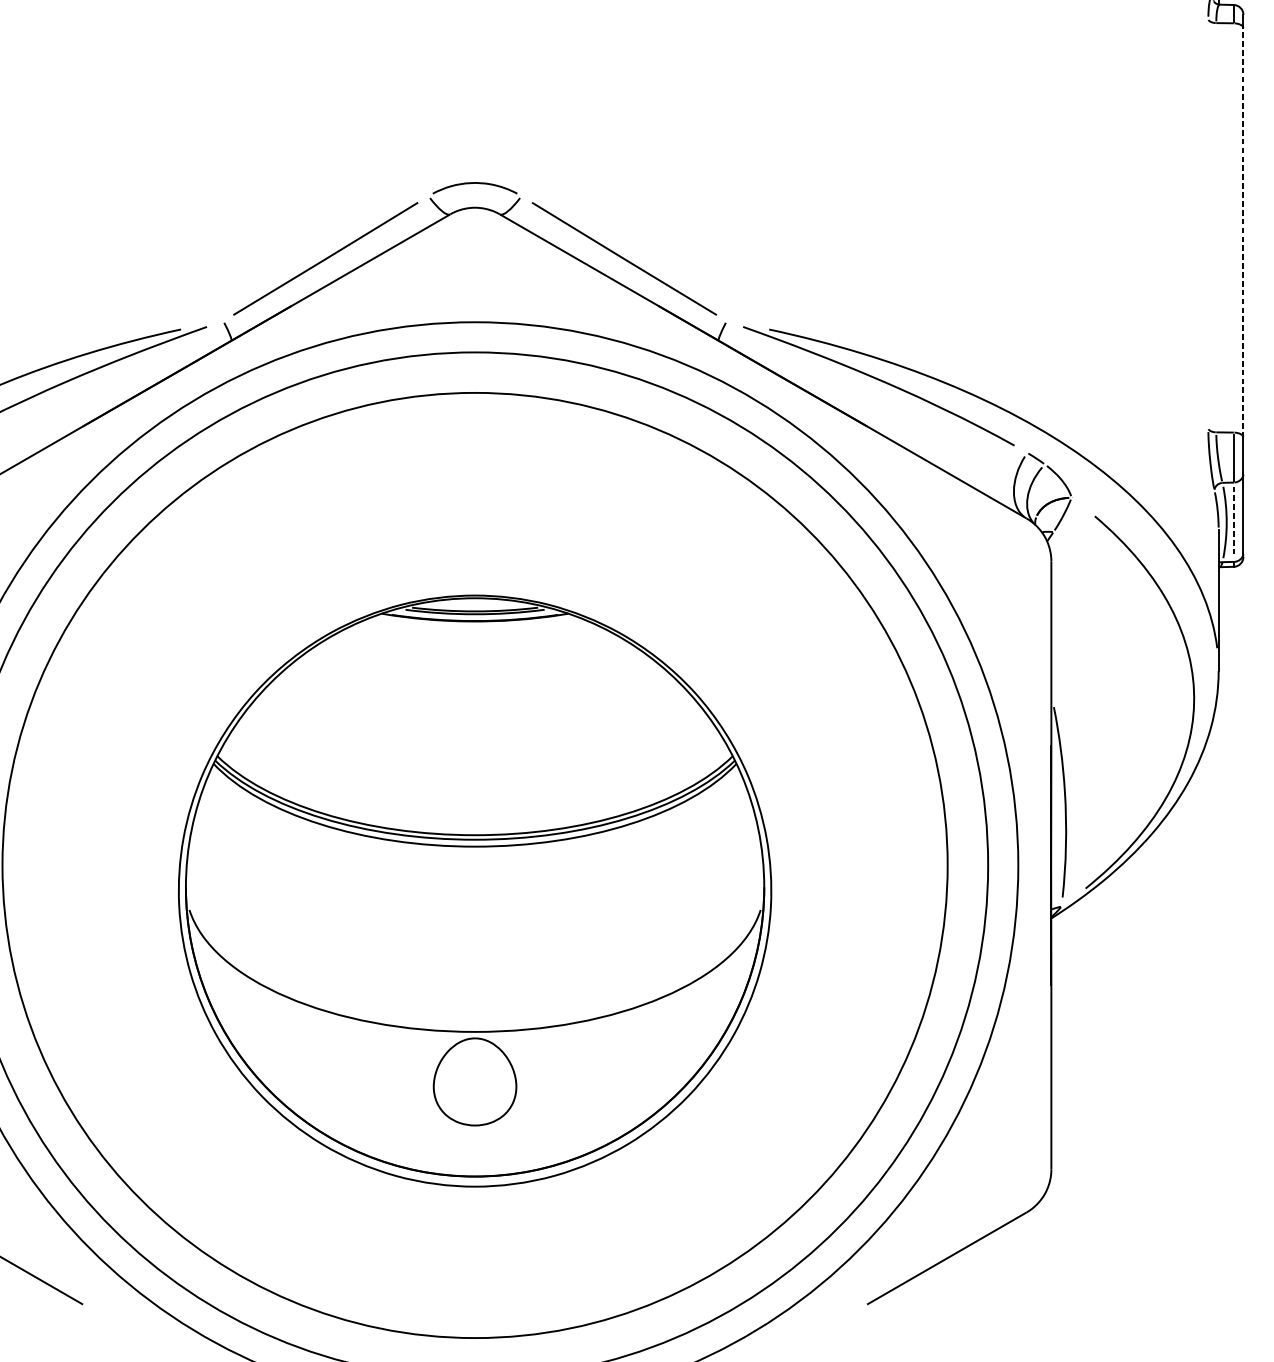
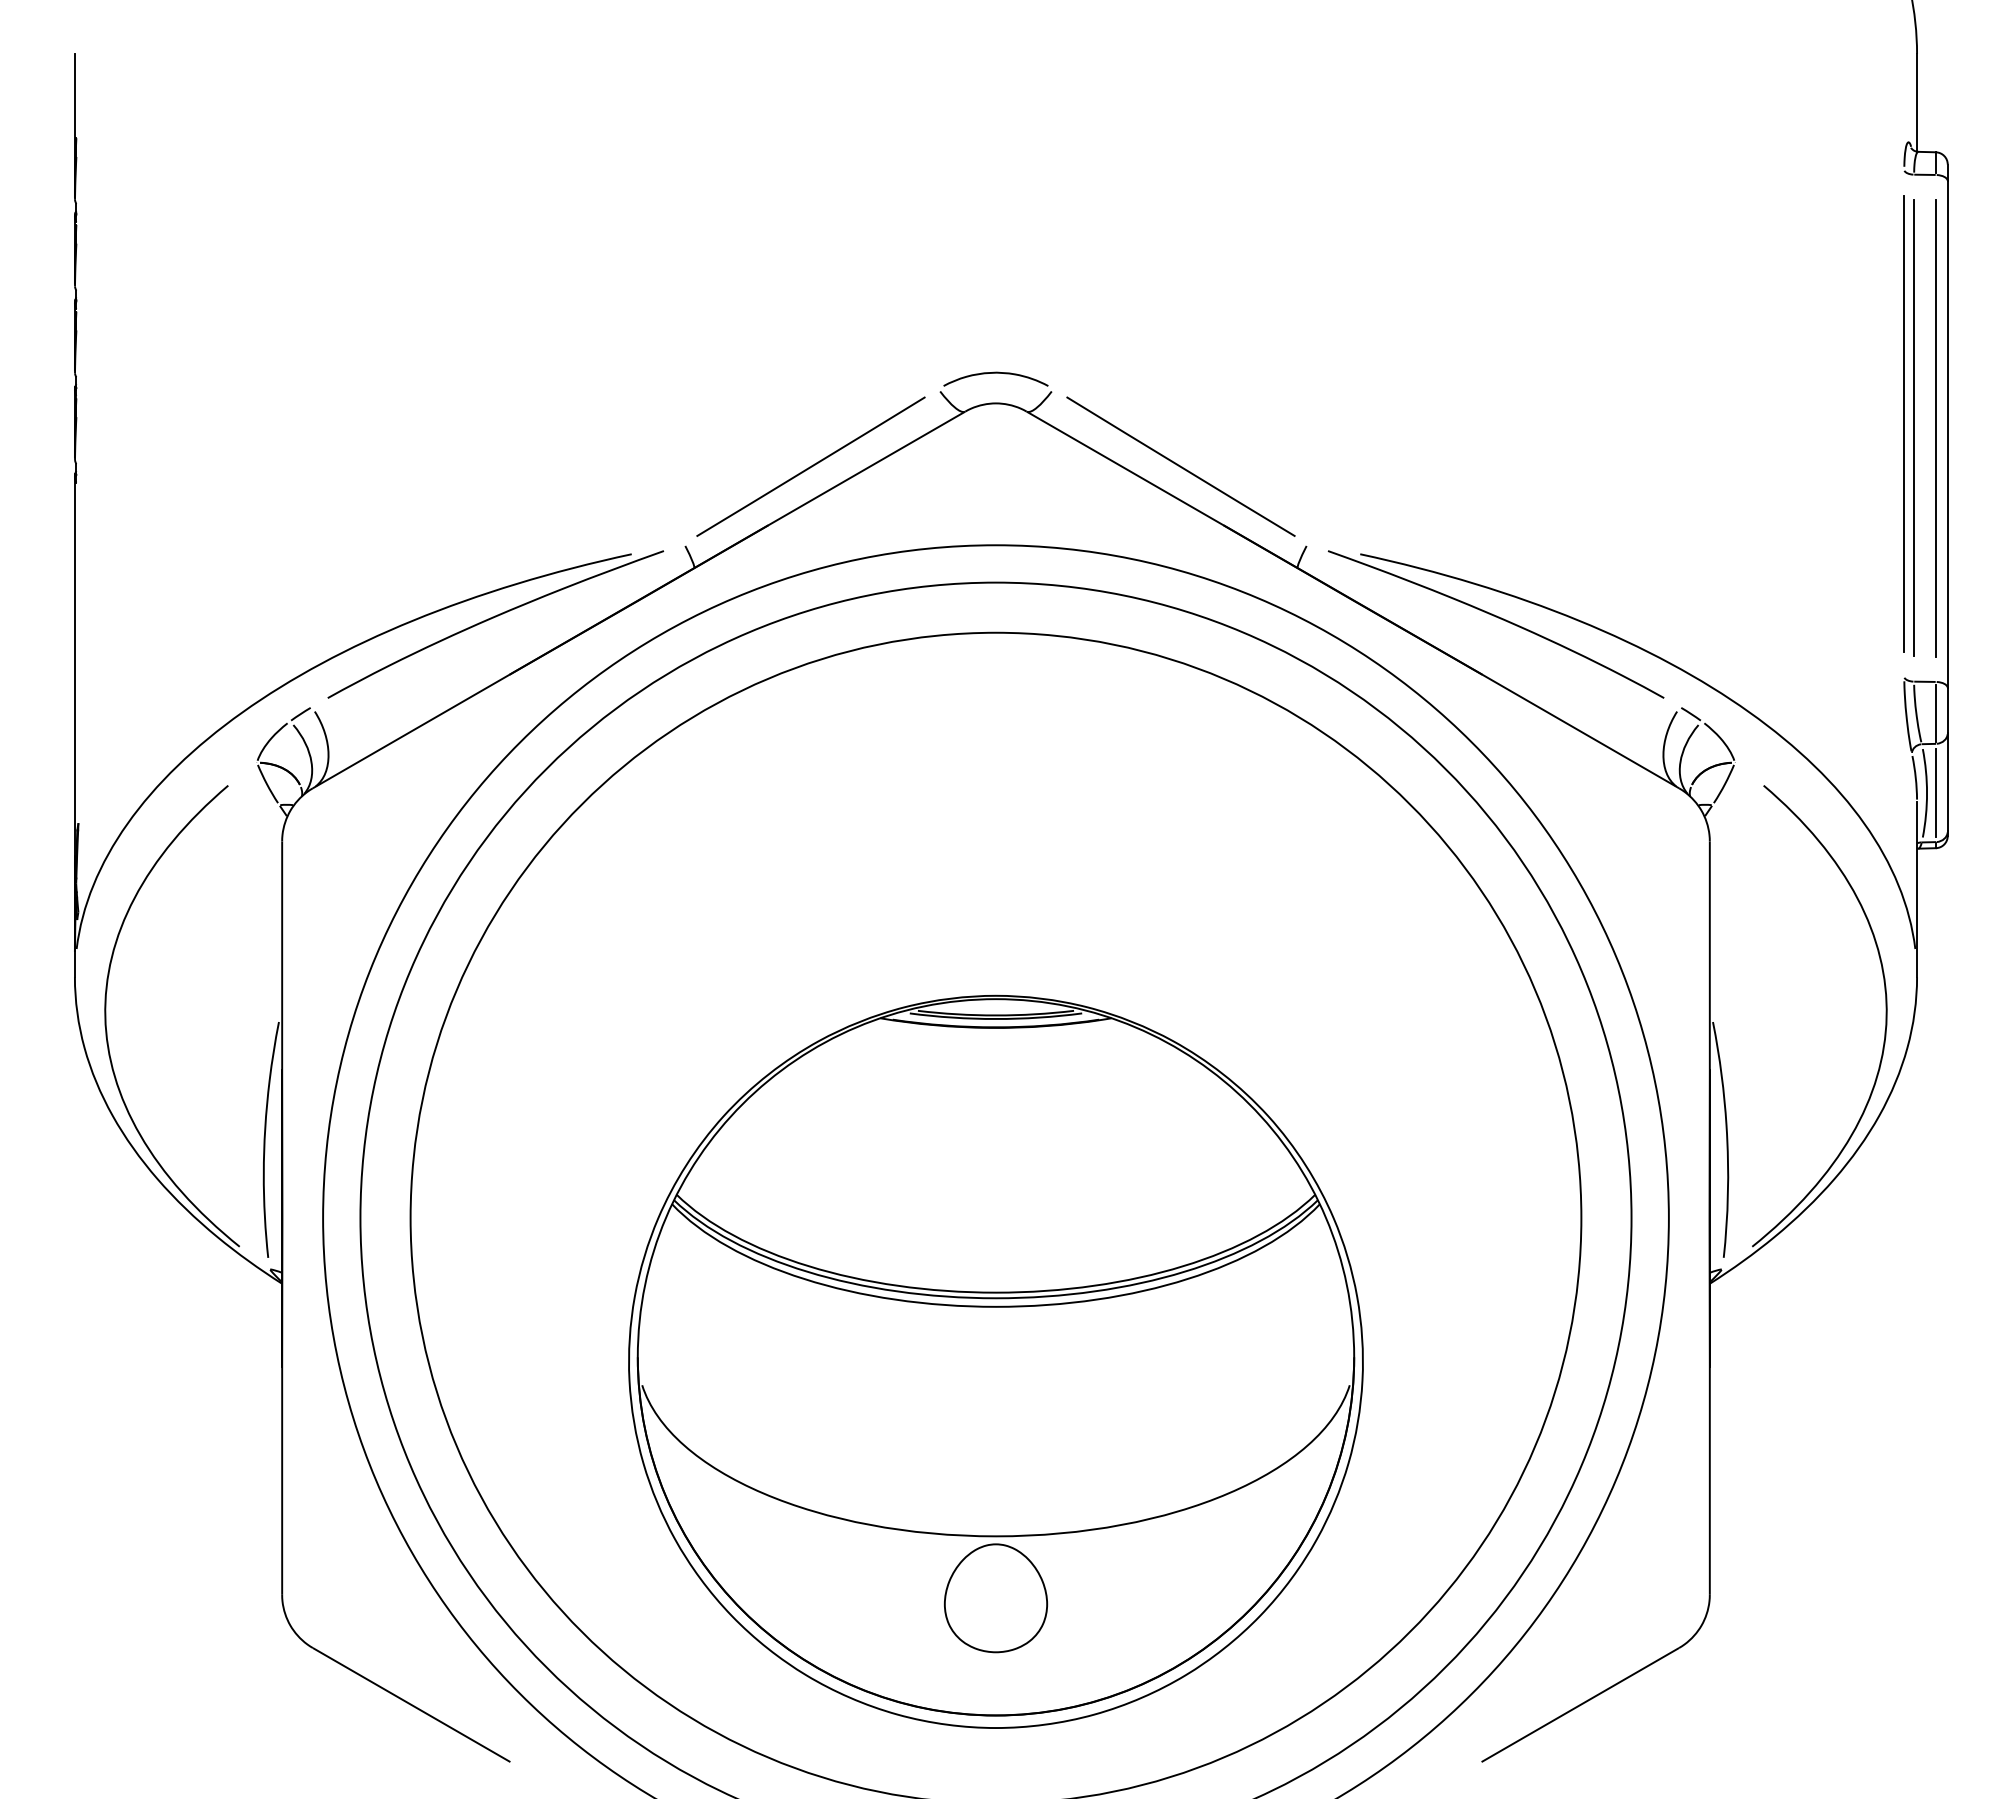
line: (1208, 223) -> (1904, 423), added
line: (1216, 227) -> (1914, 428), added
line: (1233, 227) -> (1935, 428), added
line: (1243, 232) -> (1947, 434), dashed -> solid
line: (1233, 522) -> (1935, 793), dashed -> solid
part: (474, 890) -> (995, 1361), moved

